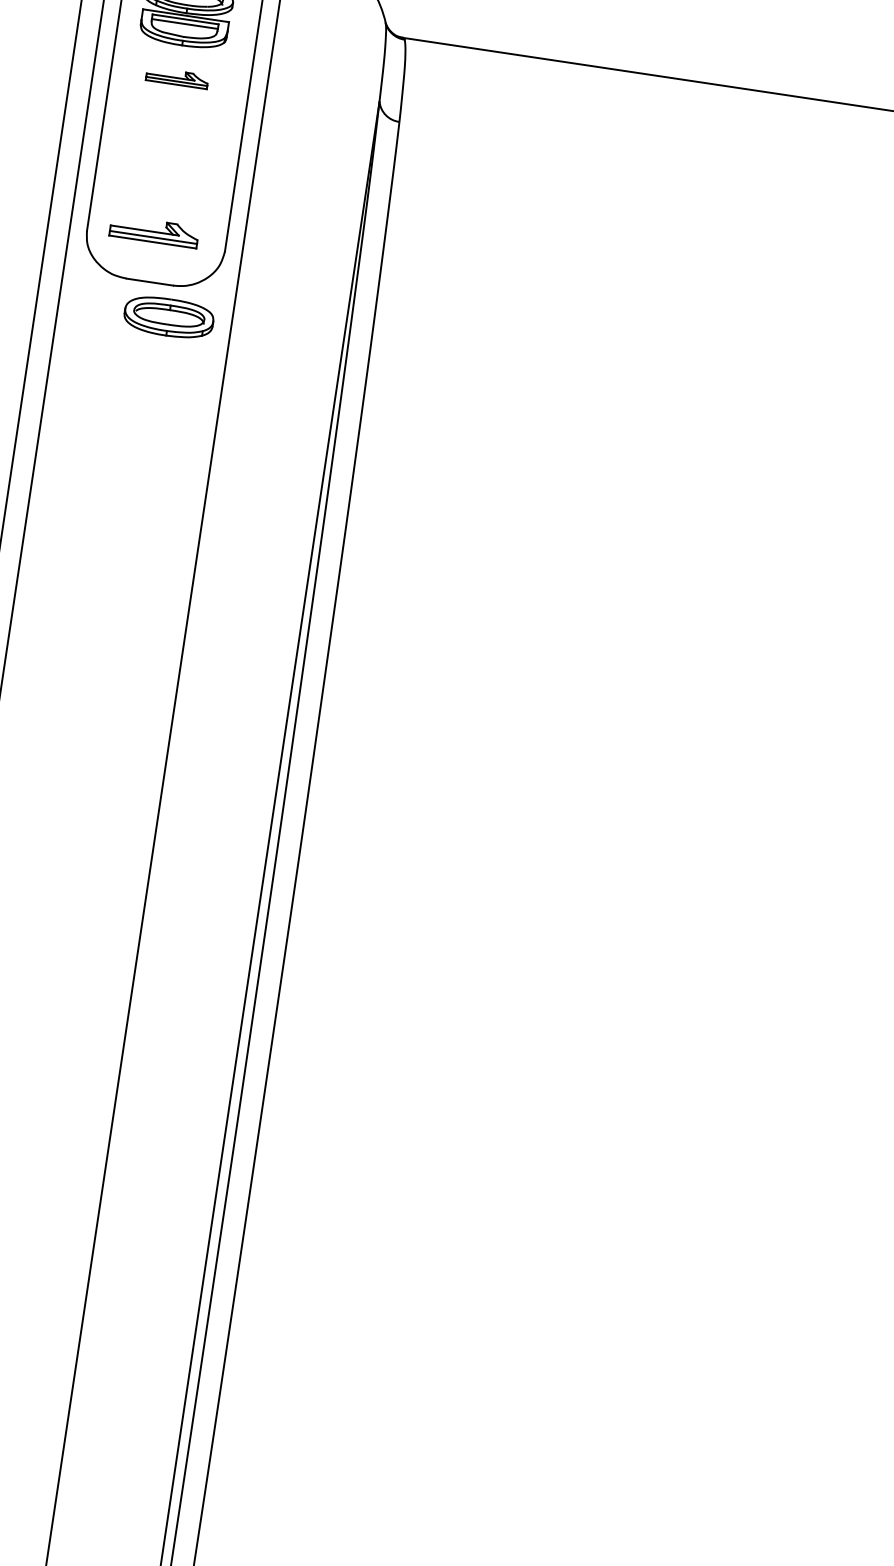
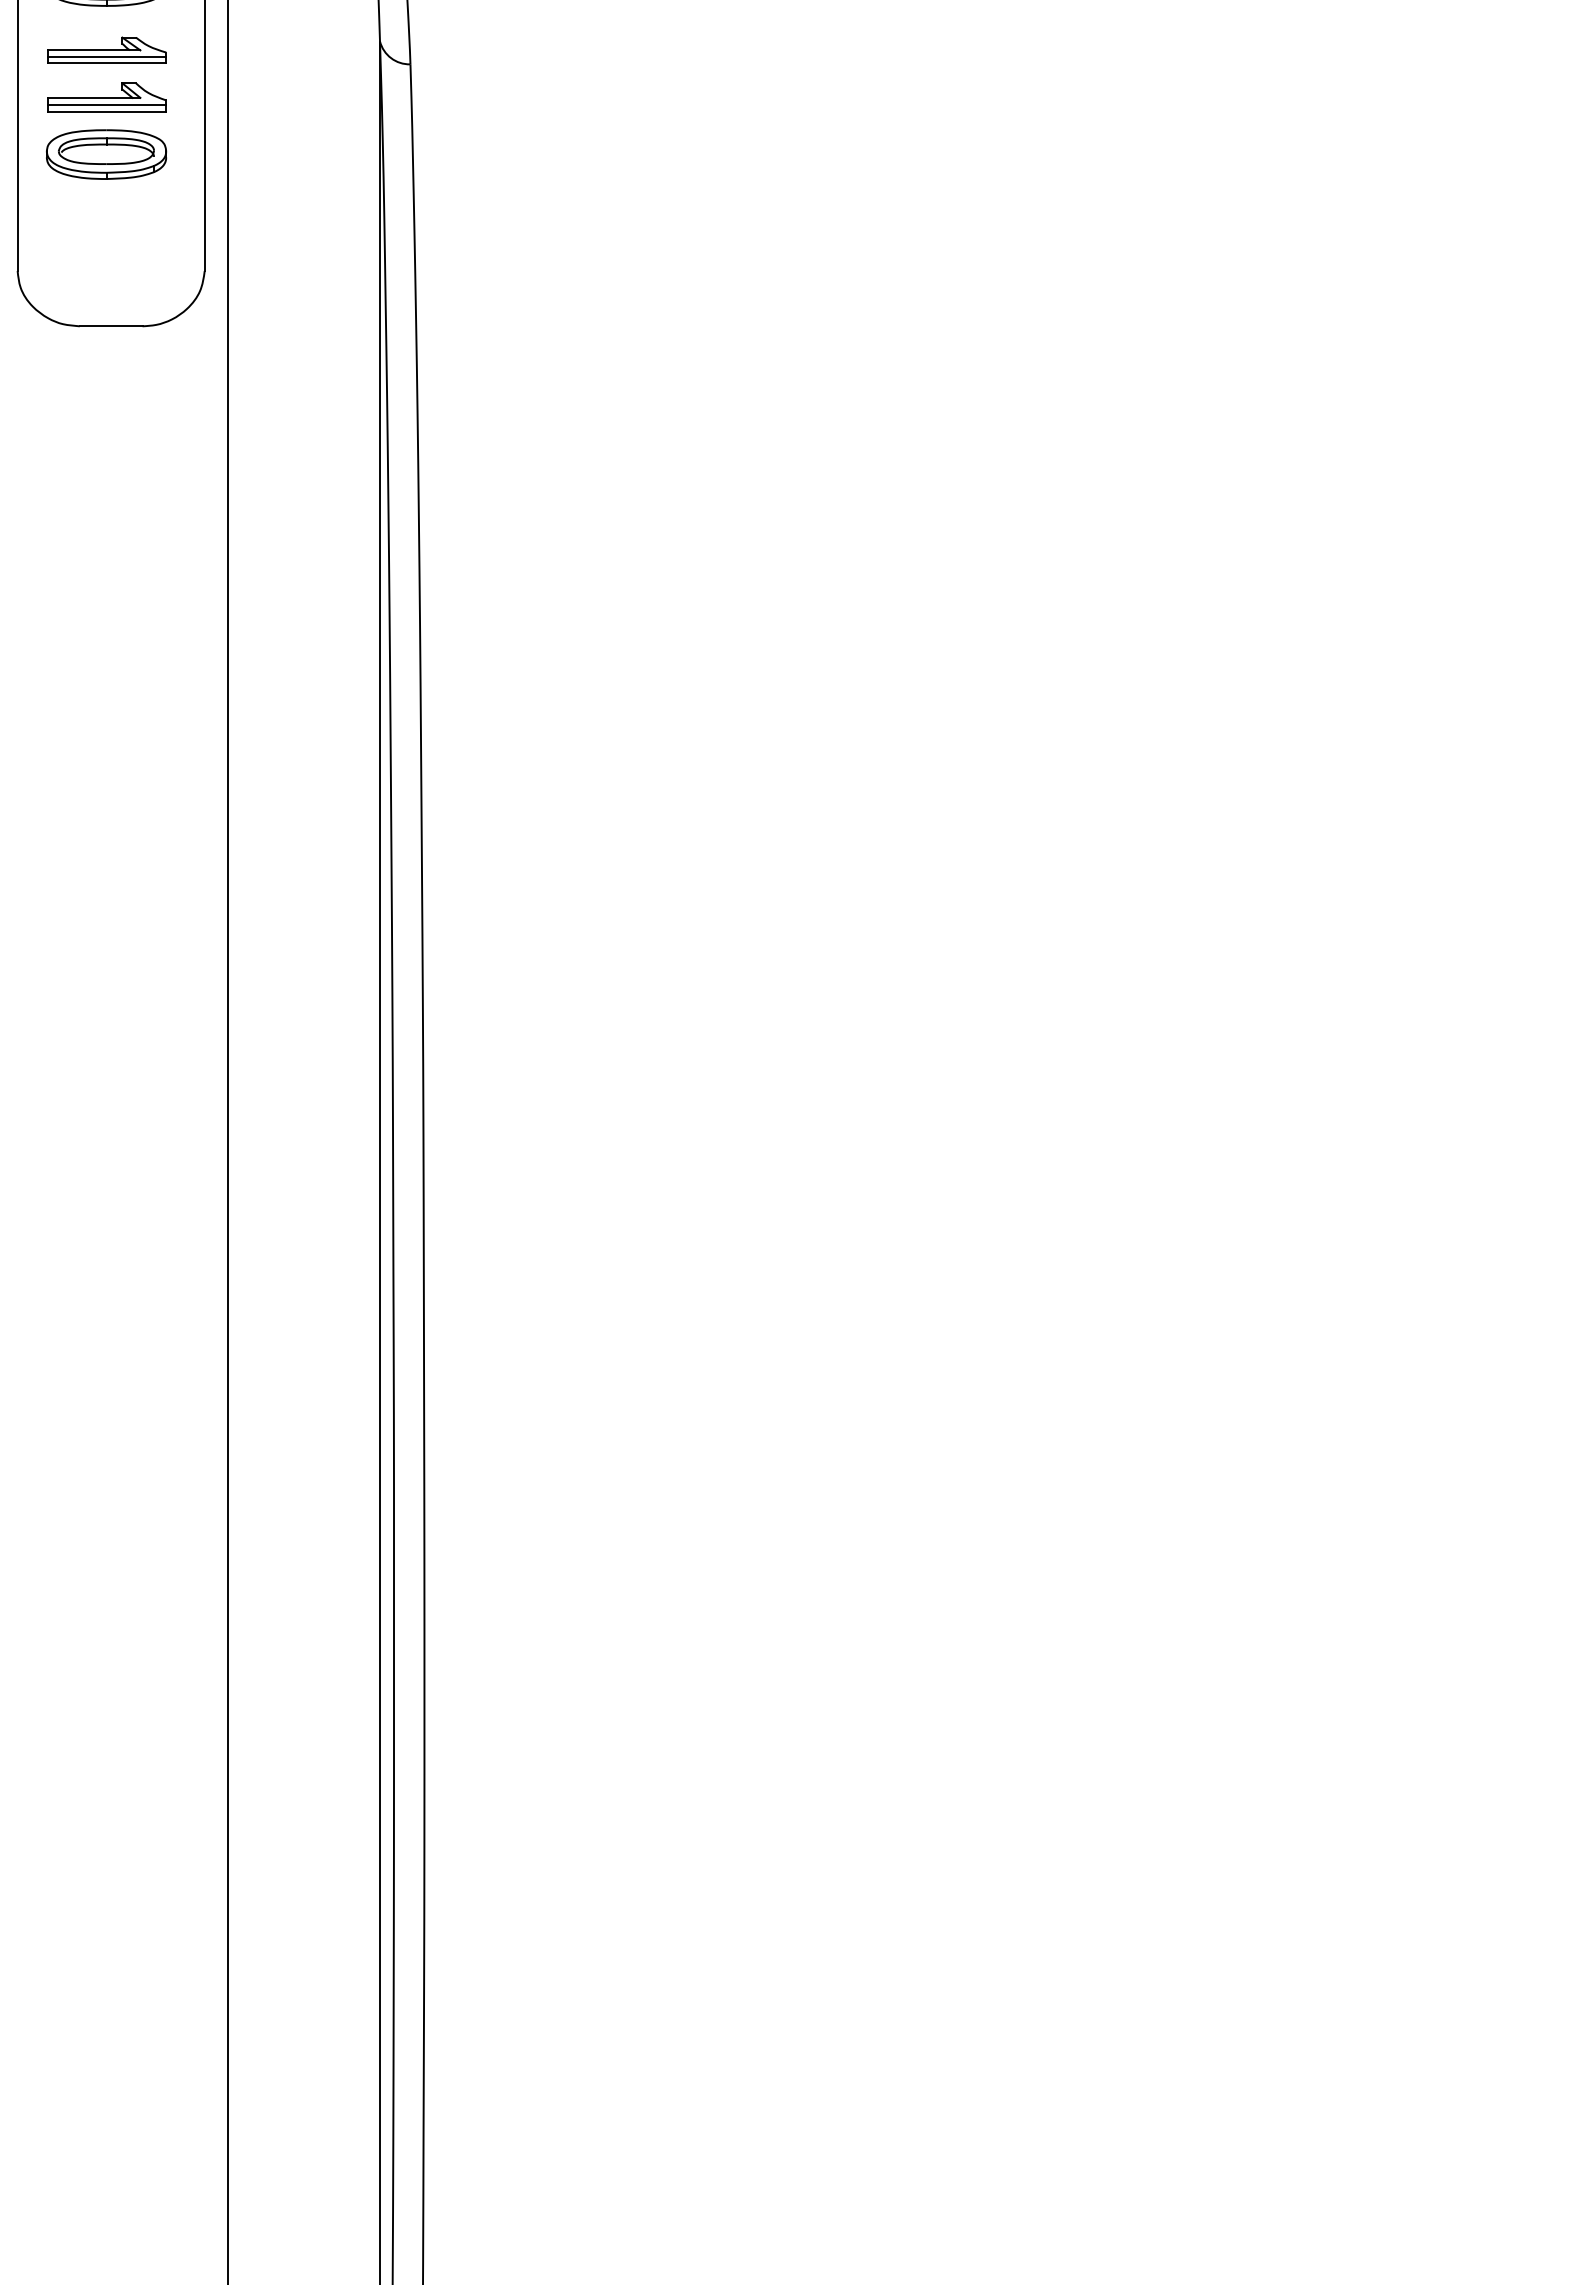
part: (176, 77) -> (106, 49), size x1.43
part: (153, 231) -> (106, 97), moved
part: (168, 317) -> (106, 154), moved

